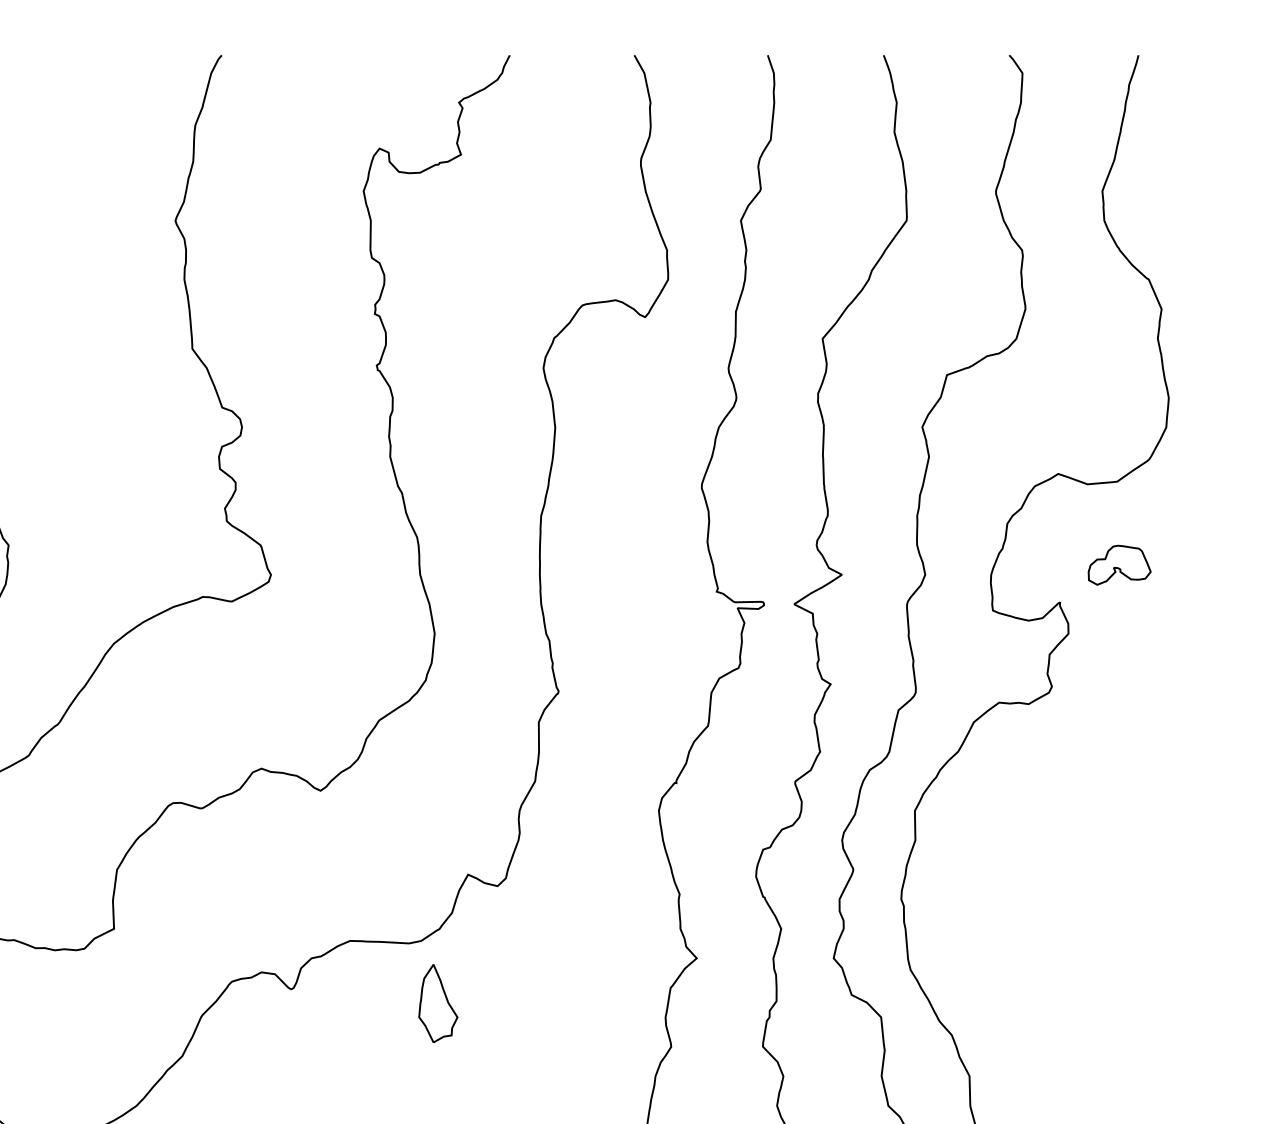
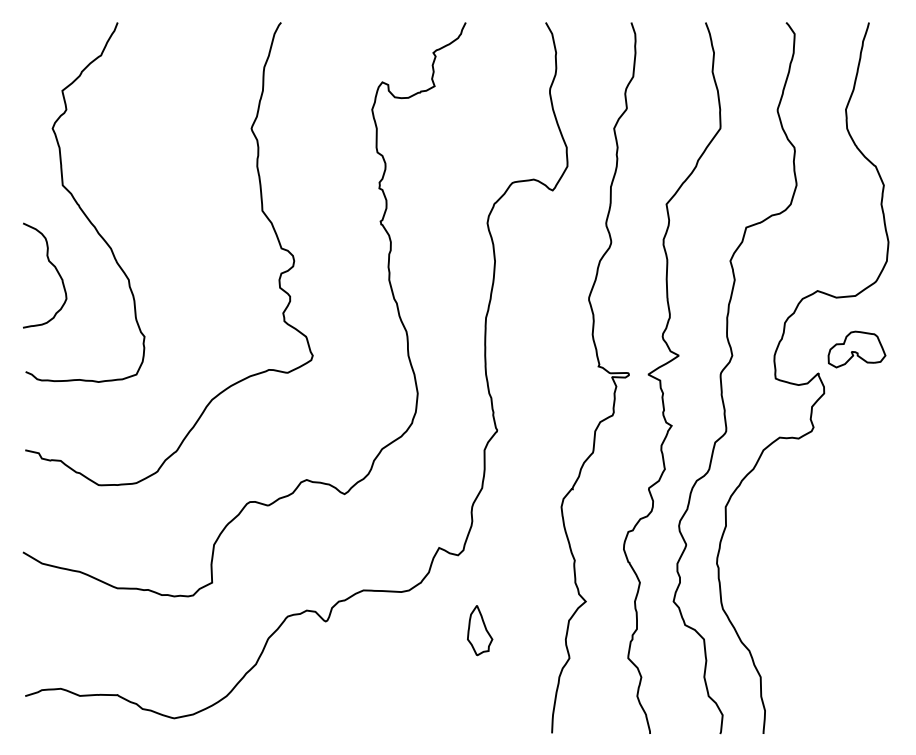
part: (1118, 565) -> (856, 349), size x1.43
part: (438, 1003) -> (480, 630), moved

